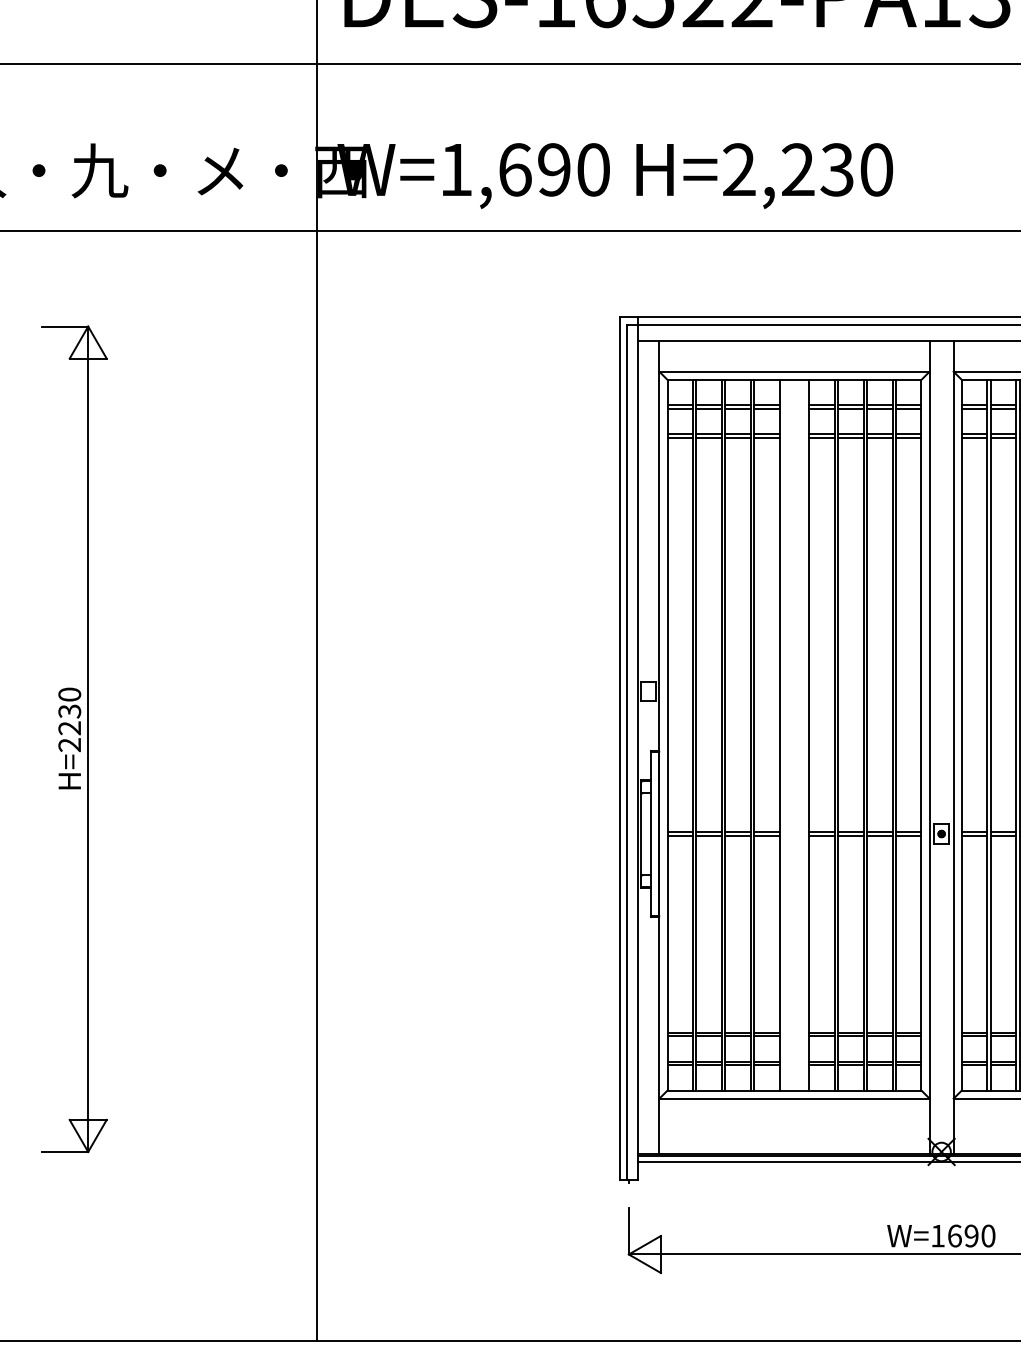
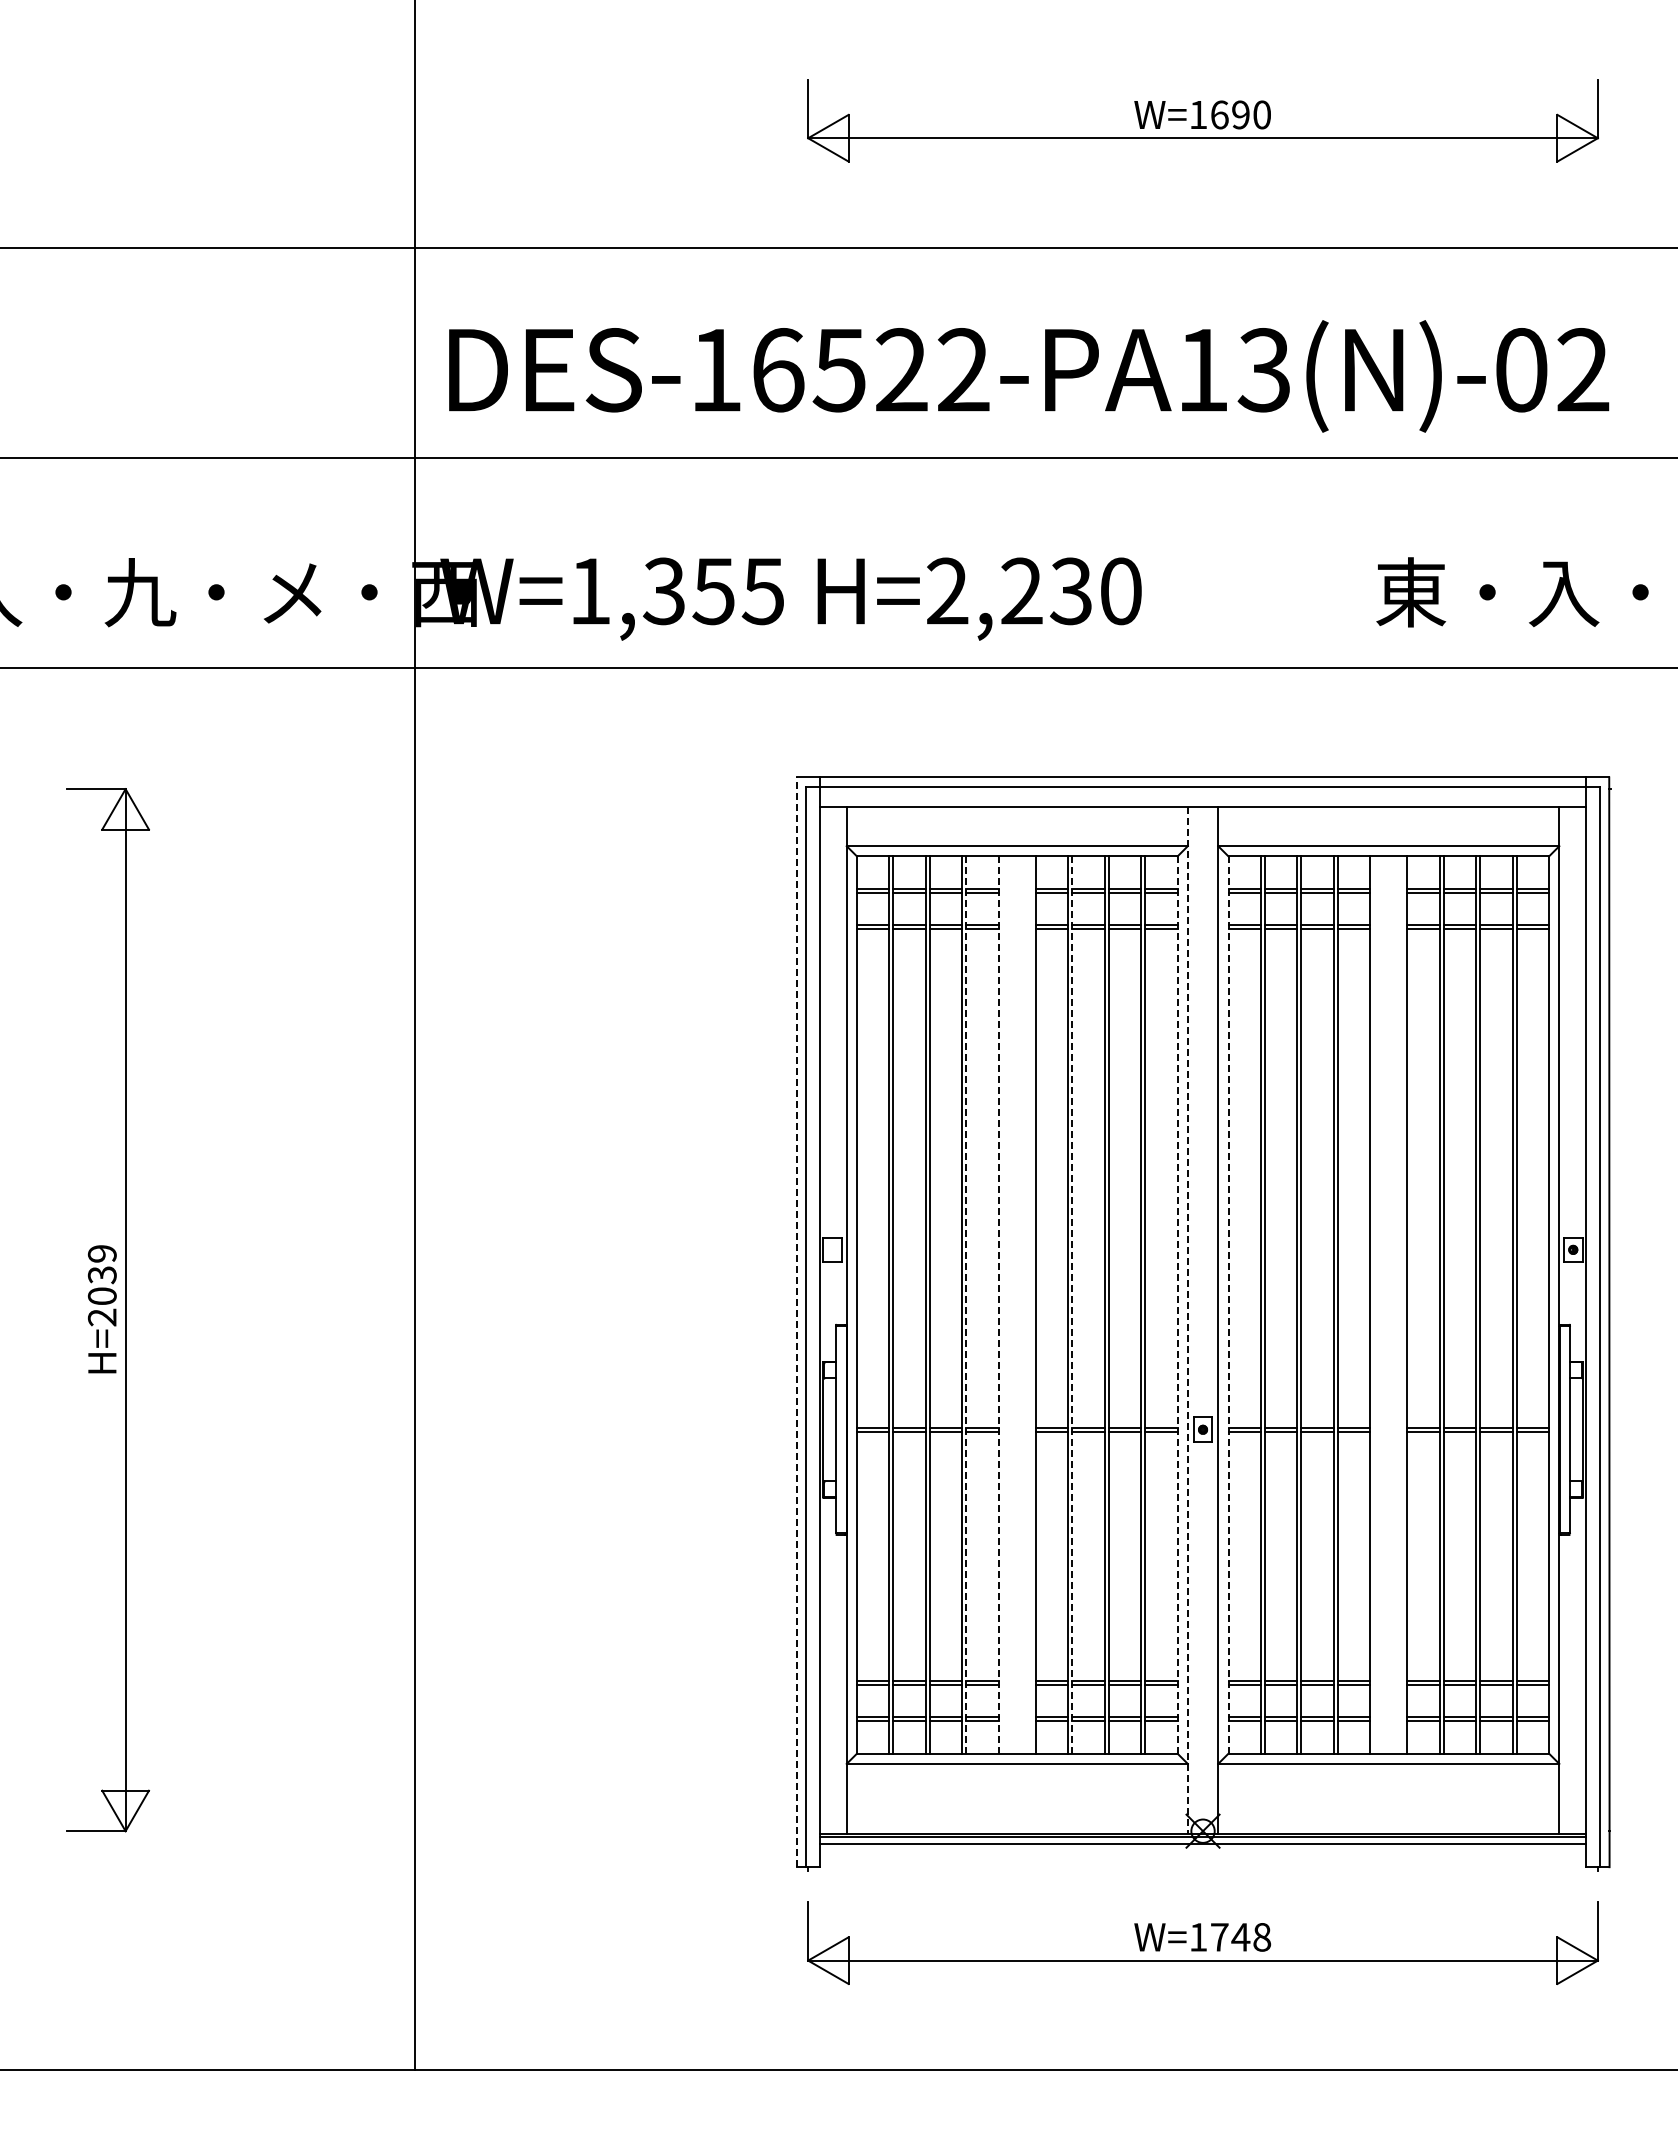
text: (553, 170) -> (713, 591), W=1,690 -> W=1,355
text: (69, 711) -> (102, 1275), H=2230 -> H=2039
line: (754, 735) -> (966, 1305), solid -> dashed
line: (779, 735) -> (998, 1305), solid -> dashed
line: (838, 735) -> (1072, 1305), solid -> dashed
line: (921, 735) -> (1177, 1305), solid -> dashed
line: (961, 735) -> (1228, 1305), solid -> dashed
line: (929, 748) -> (1187, 1321), solid -> dashed
line: (619, 749) -> (796, 1322), solid -> dashed
text: (972, 1235) -> (1241, 1936), W=1690 -> W=1748

